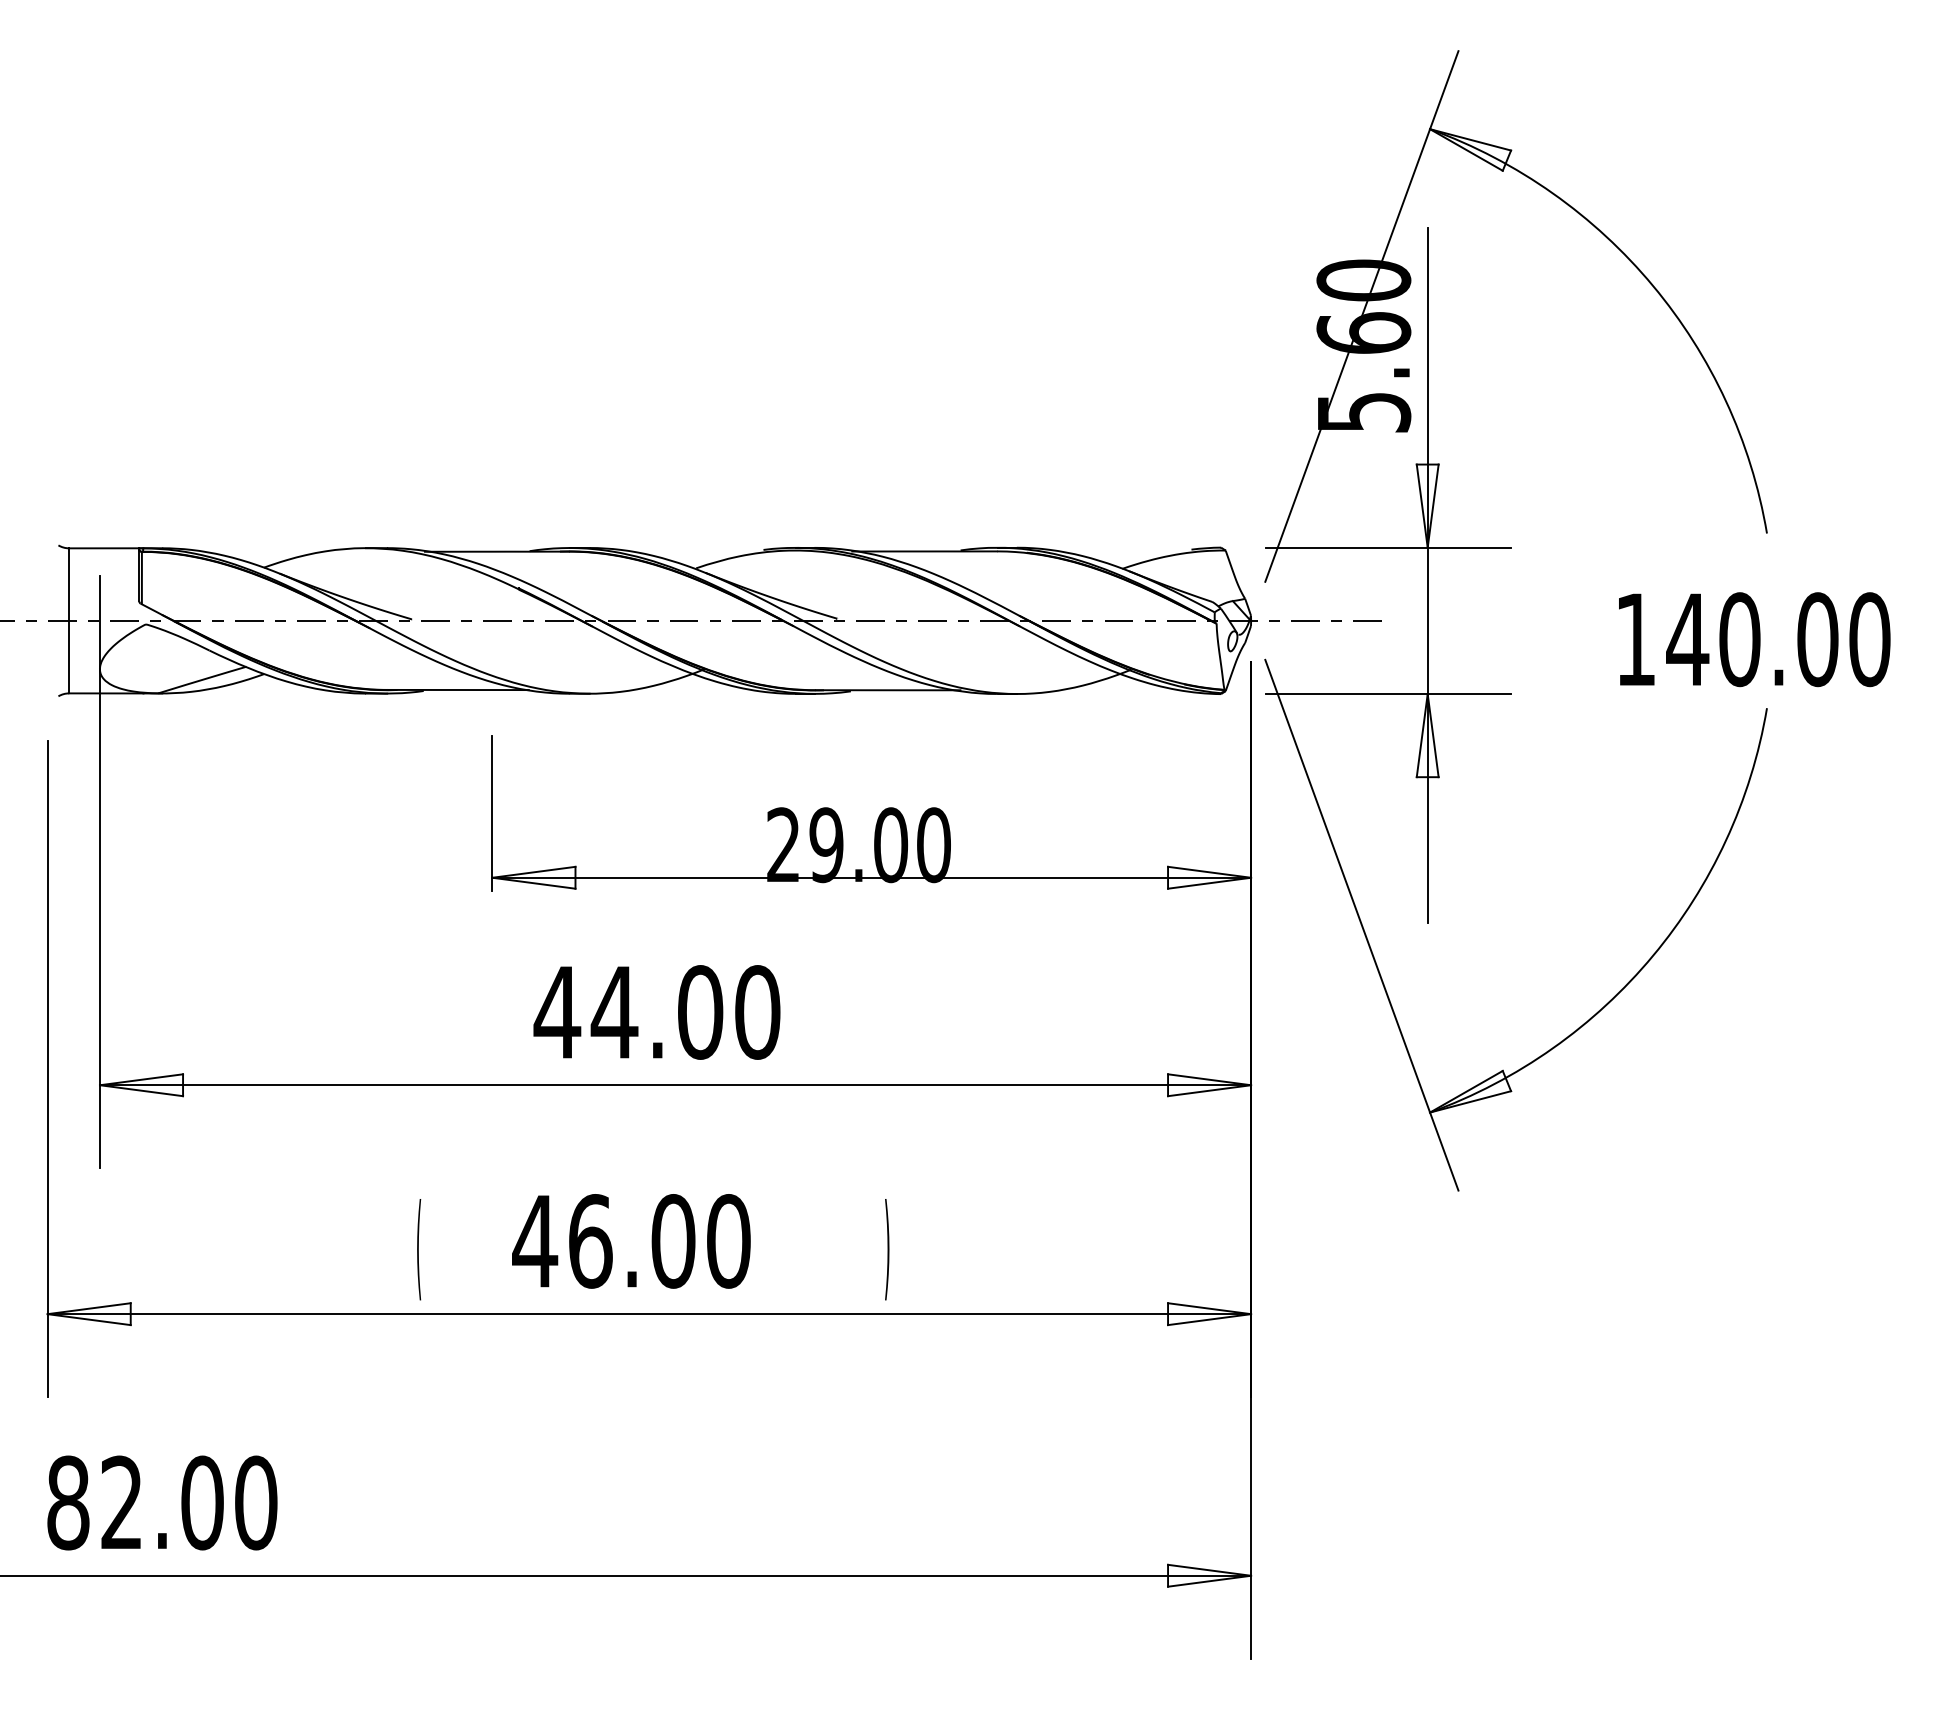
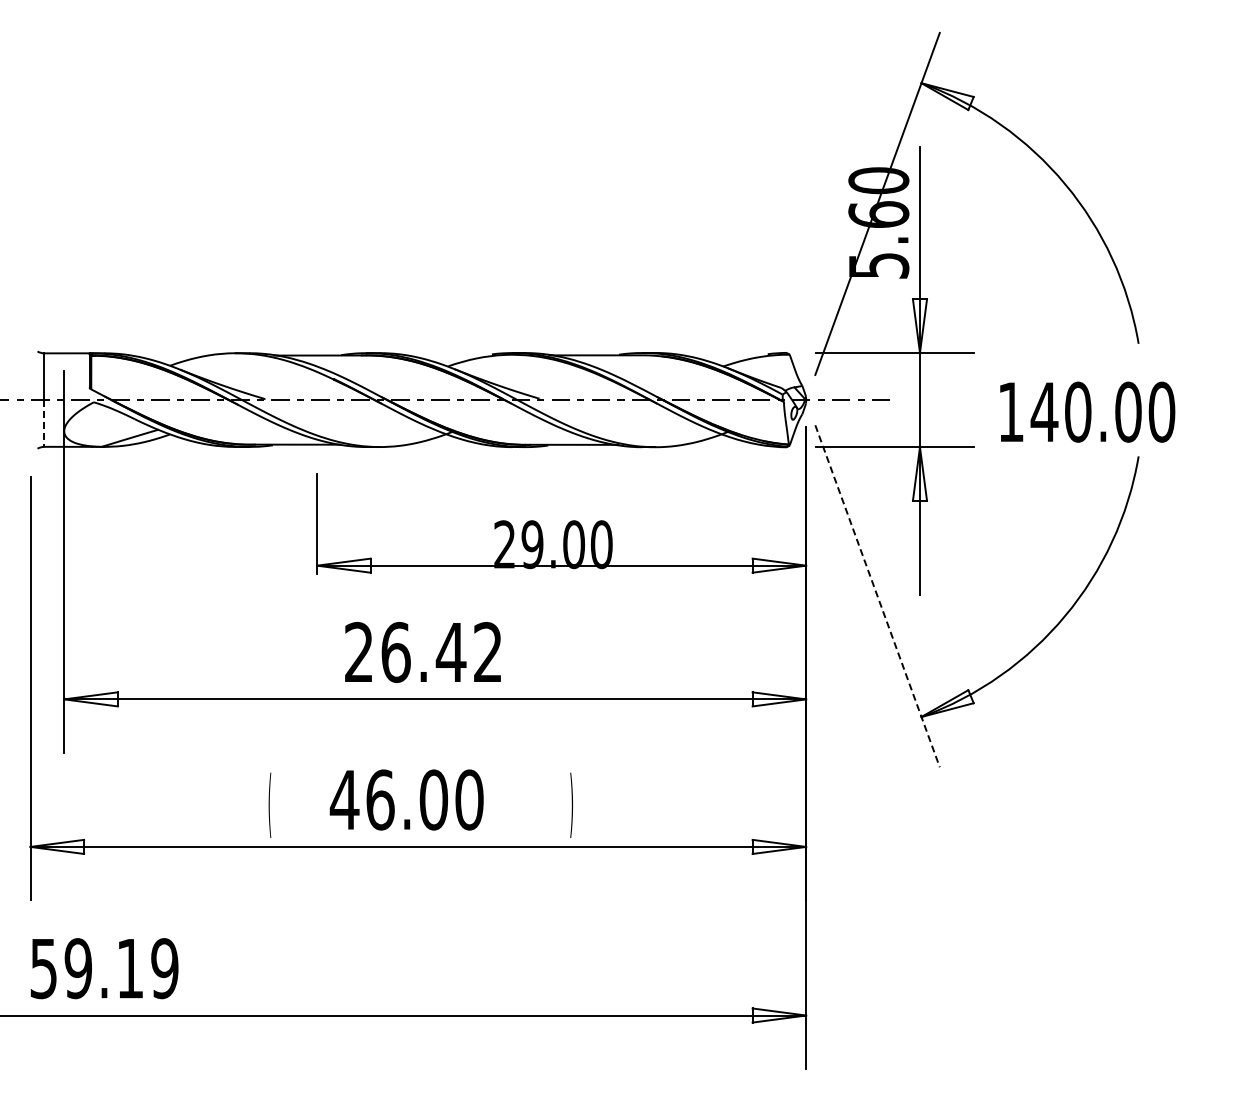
text: (1754, 638) -> (1087, 411), moved
line: (69, 657) -> (44, 423), solid -> dashed
line: (1361, 925) -> (877, 596), solid -> dashed
text: (655, 1012) -> (422, 652), 44.00 -> 26.42
text: (162, 1502) -> (104, 968), 82.00 -> 59.19

